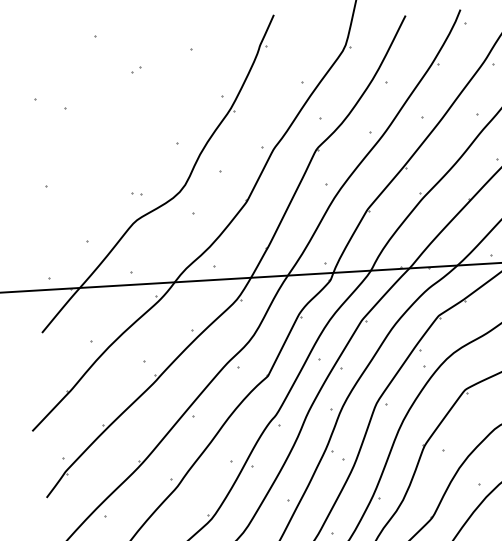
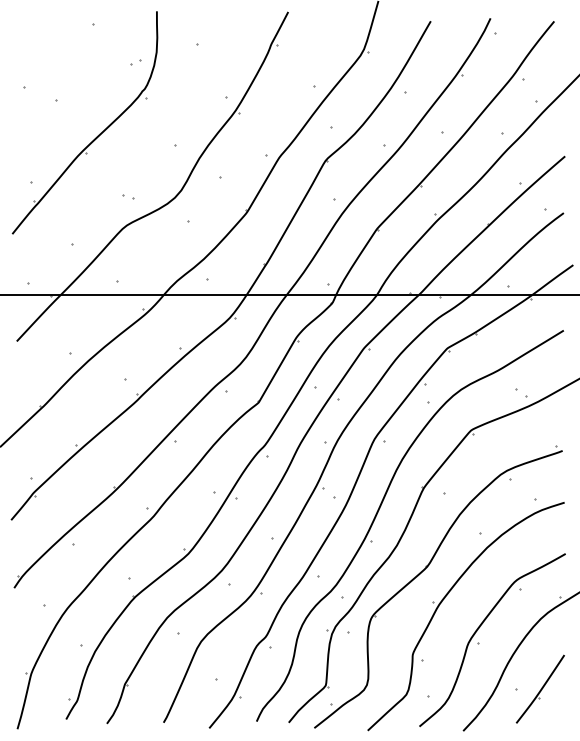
part: (105, 138) -> (97, 135), added

